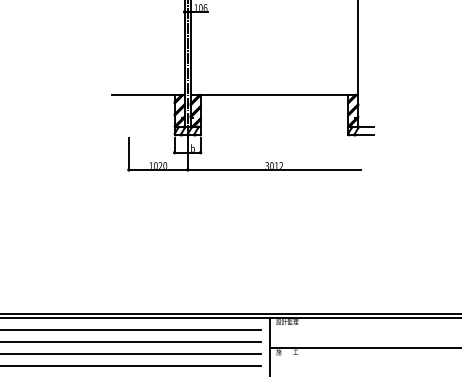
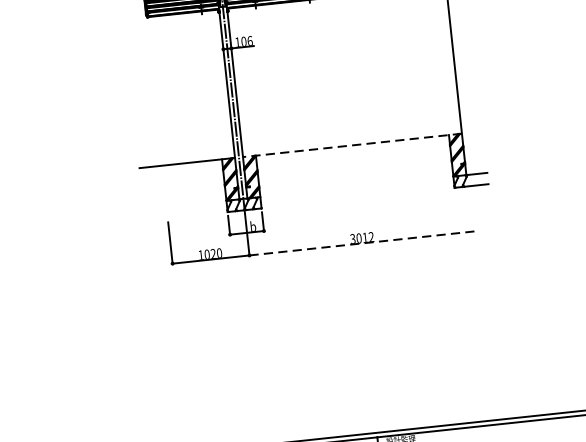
line: (274, 95) -> (352, 145), solid -> dashed
line: (274, 169) -> (362, 242), solid -> dashed

